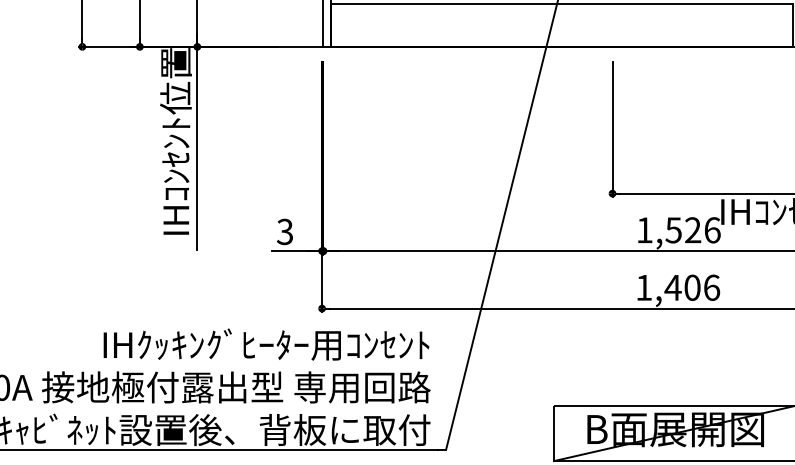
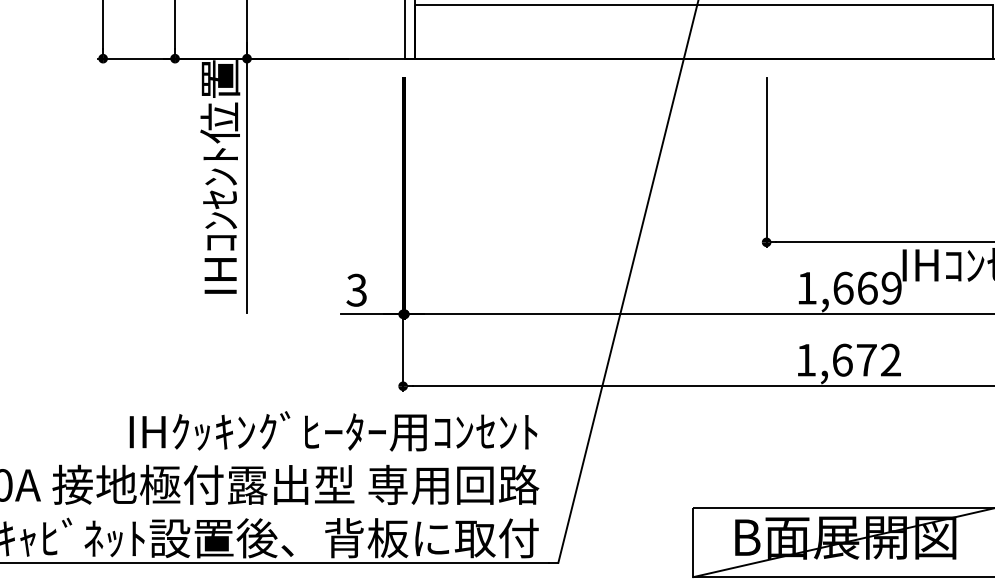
text: (692, 230) -> (866, 288), 1,526 -> 1,669
text: (692, 287) -> (866, 359), 1,406 -> 1,672

